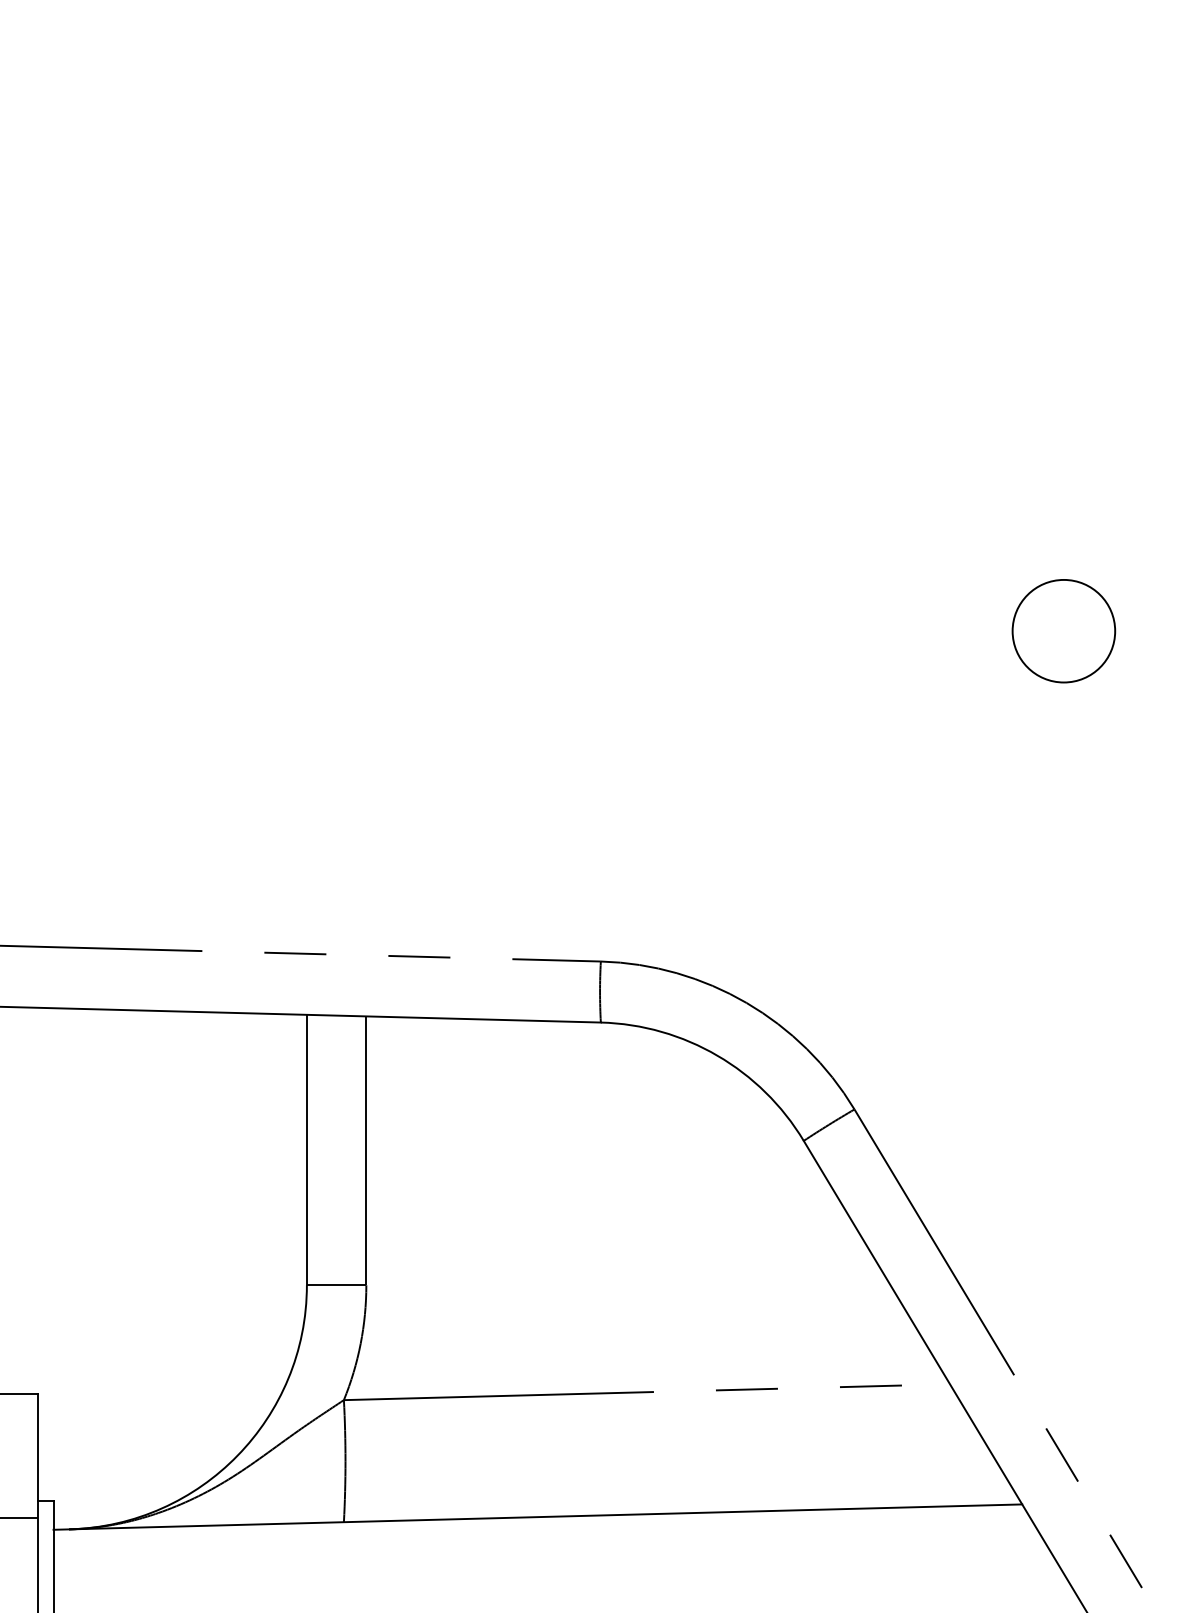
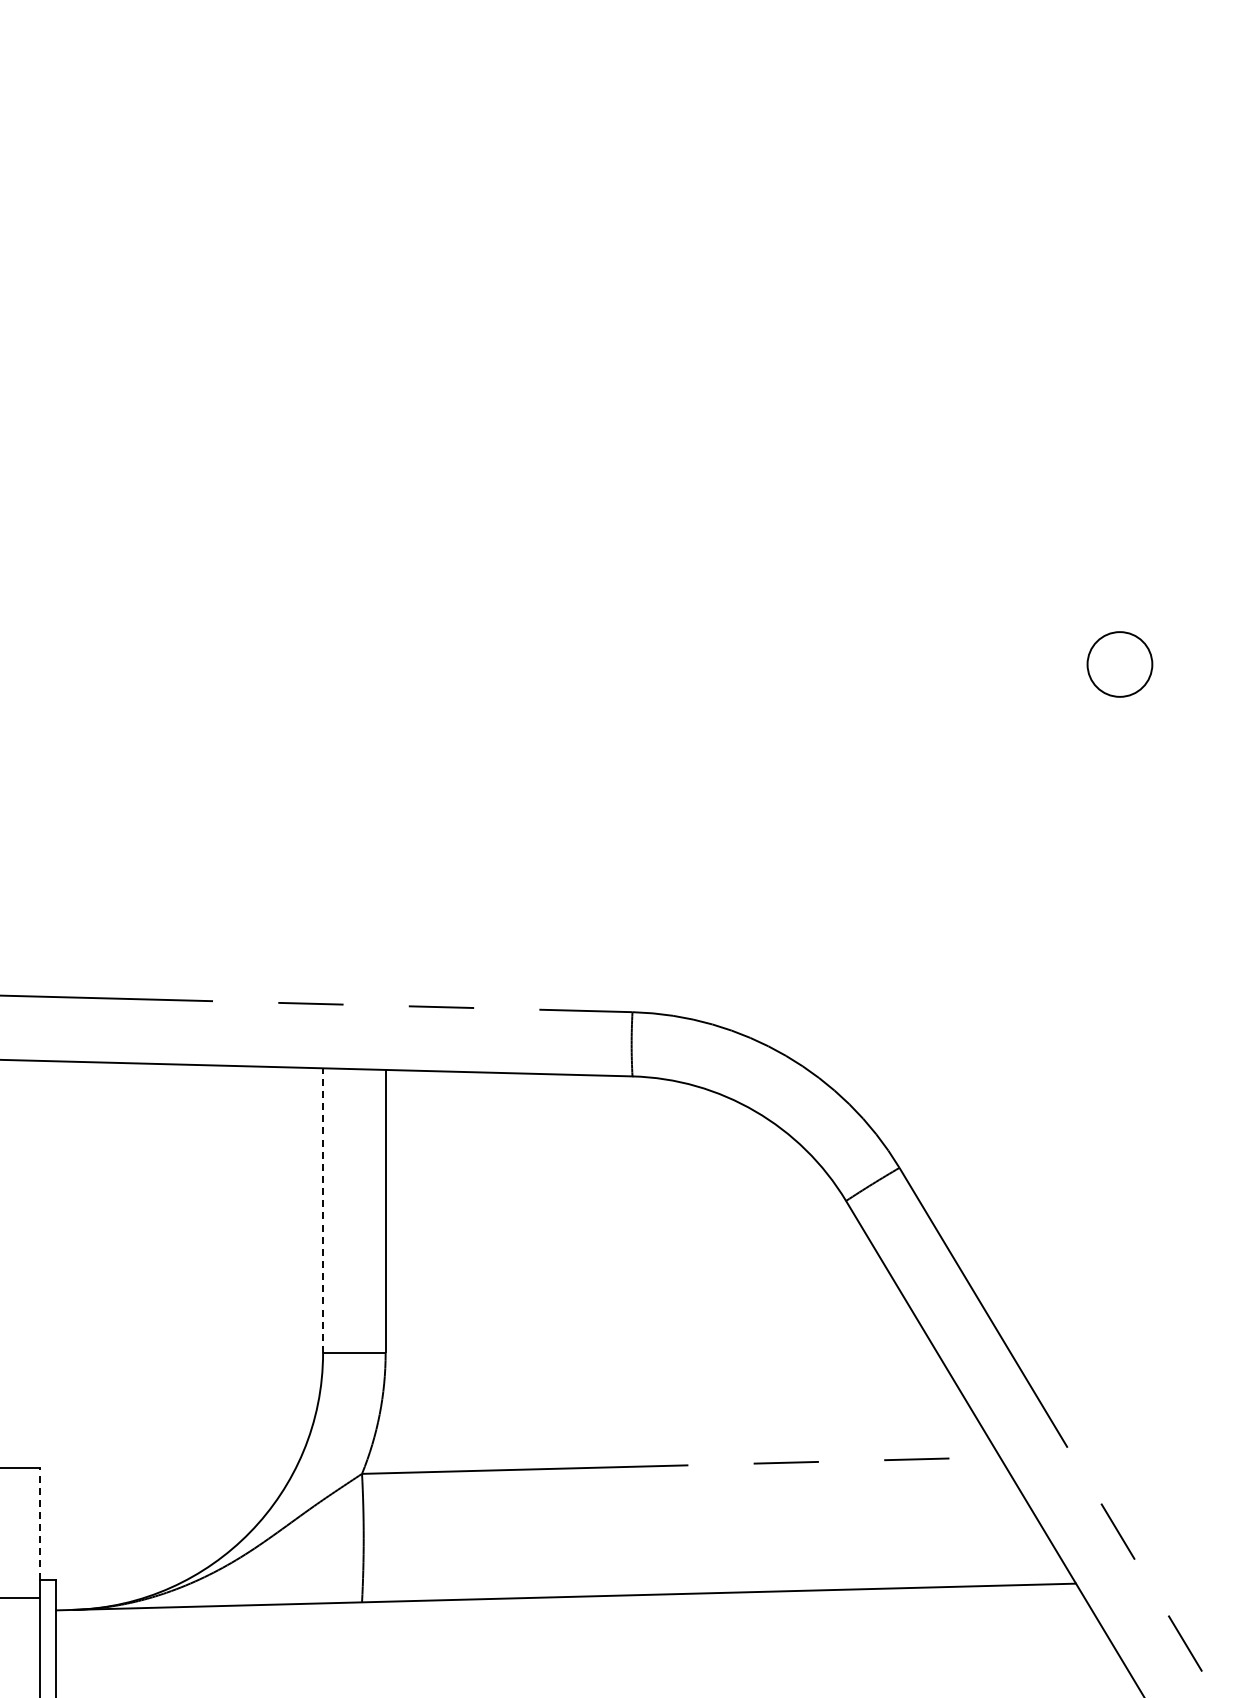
circle: (1063, 631) -> (1119, 664), size x0.6
line: (307, 1149) -> (323, 1210), solid -> dashed
line: (38, 1447) -> (40, 1523), solid -> dashed

